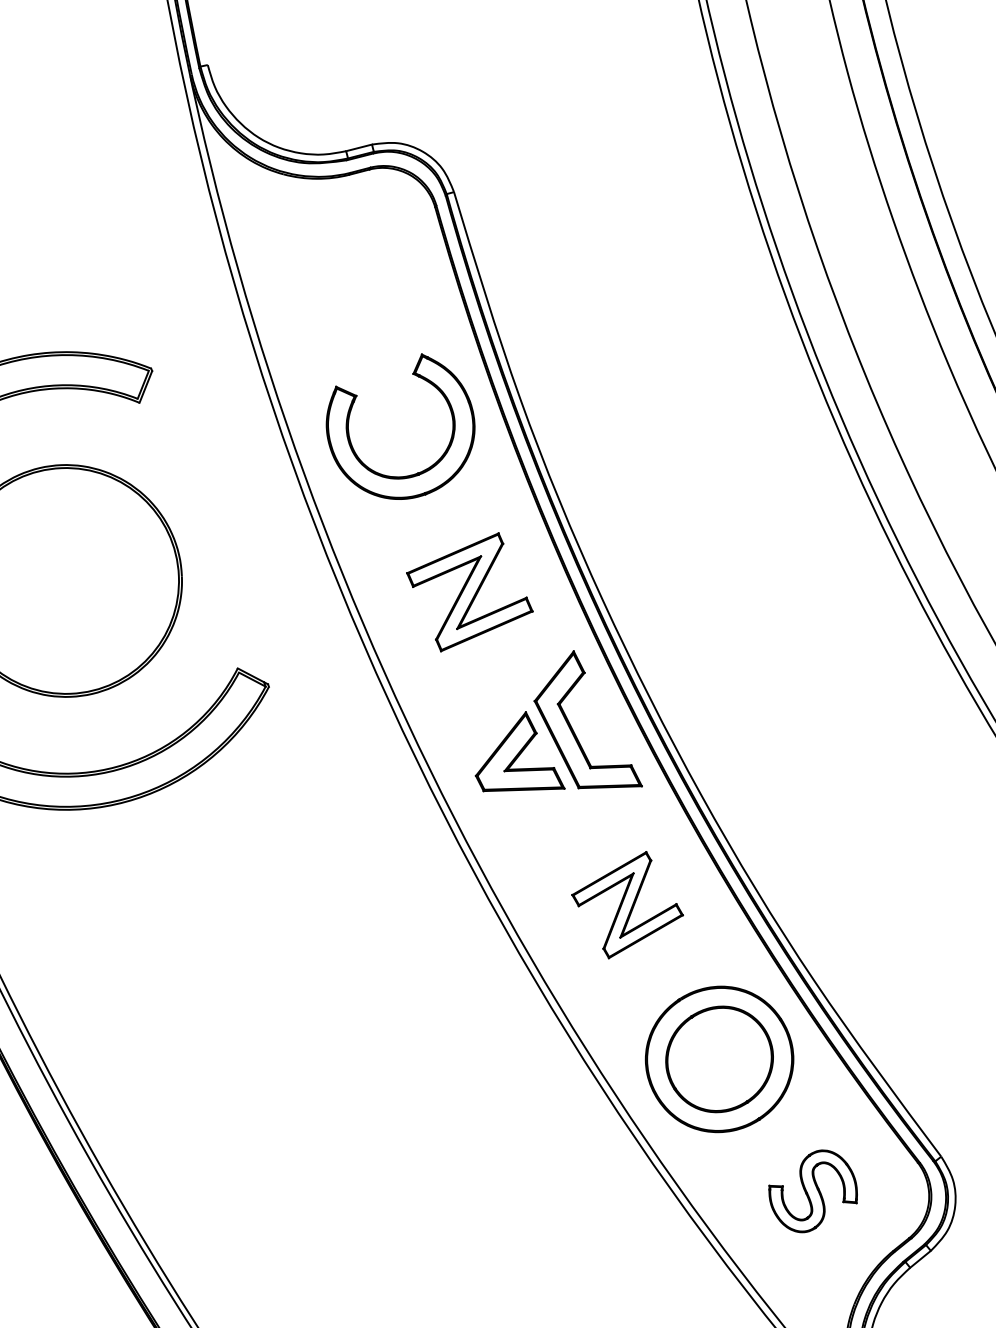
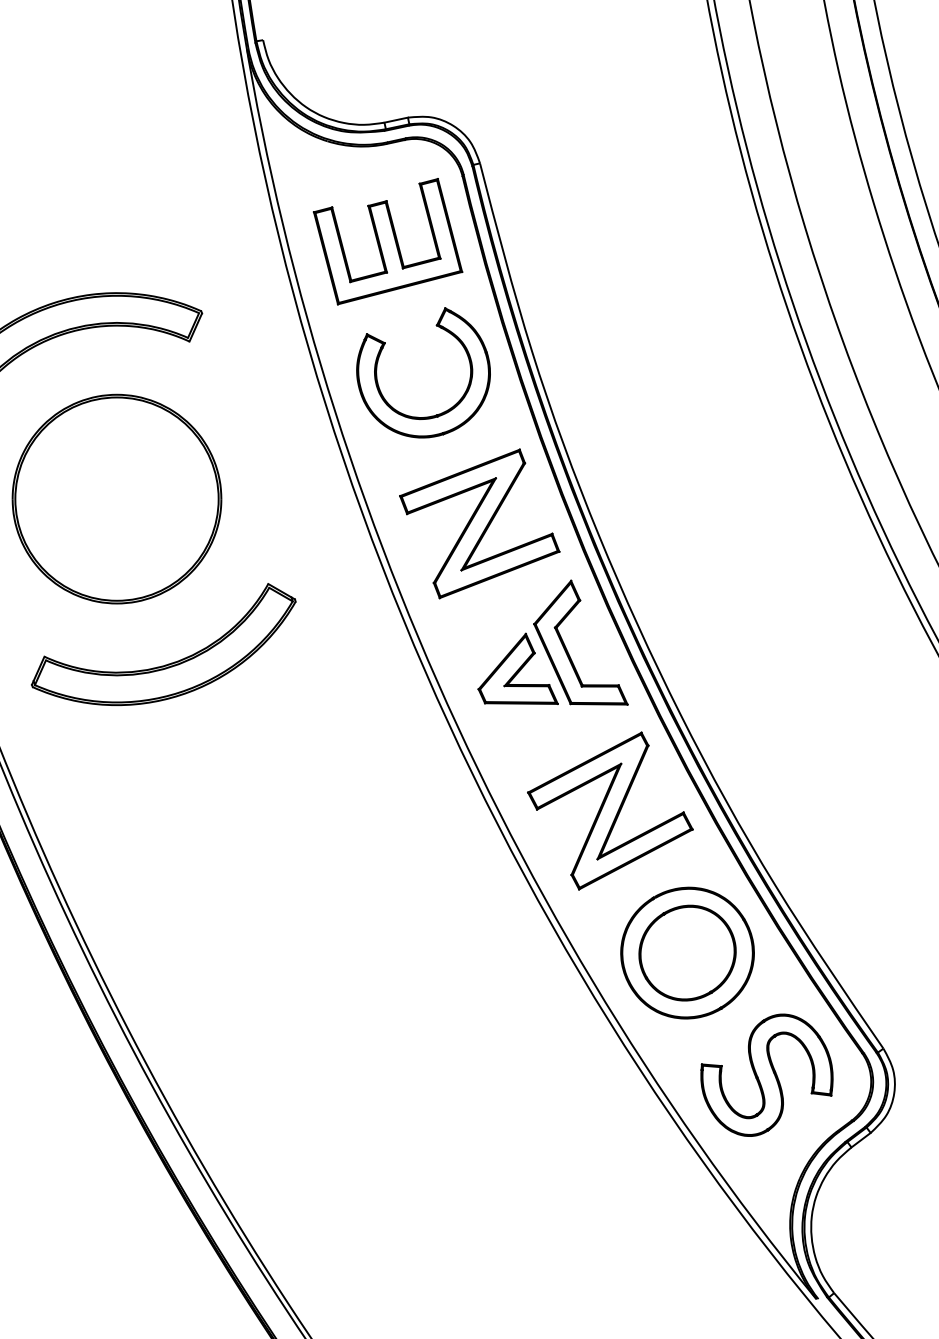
part: (354, 282) -> (387, 241), added
part: (469, 591) -> (479, 523), size x1.43
part: (627, 904) -> (610, 810), size x1.67
part: (812, 1190) -> (766, 1074), size x1.67

